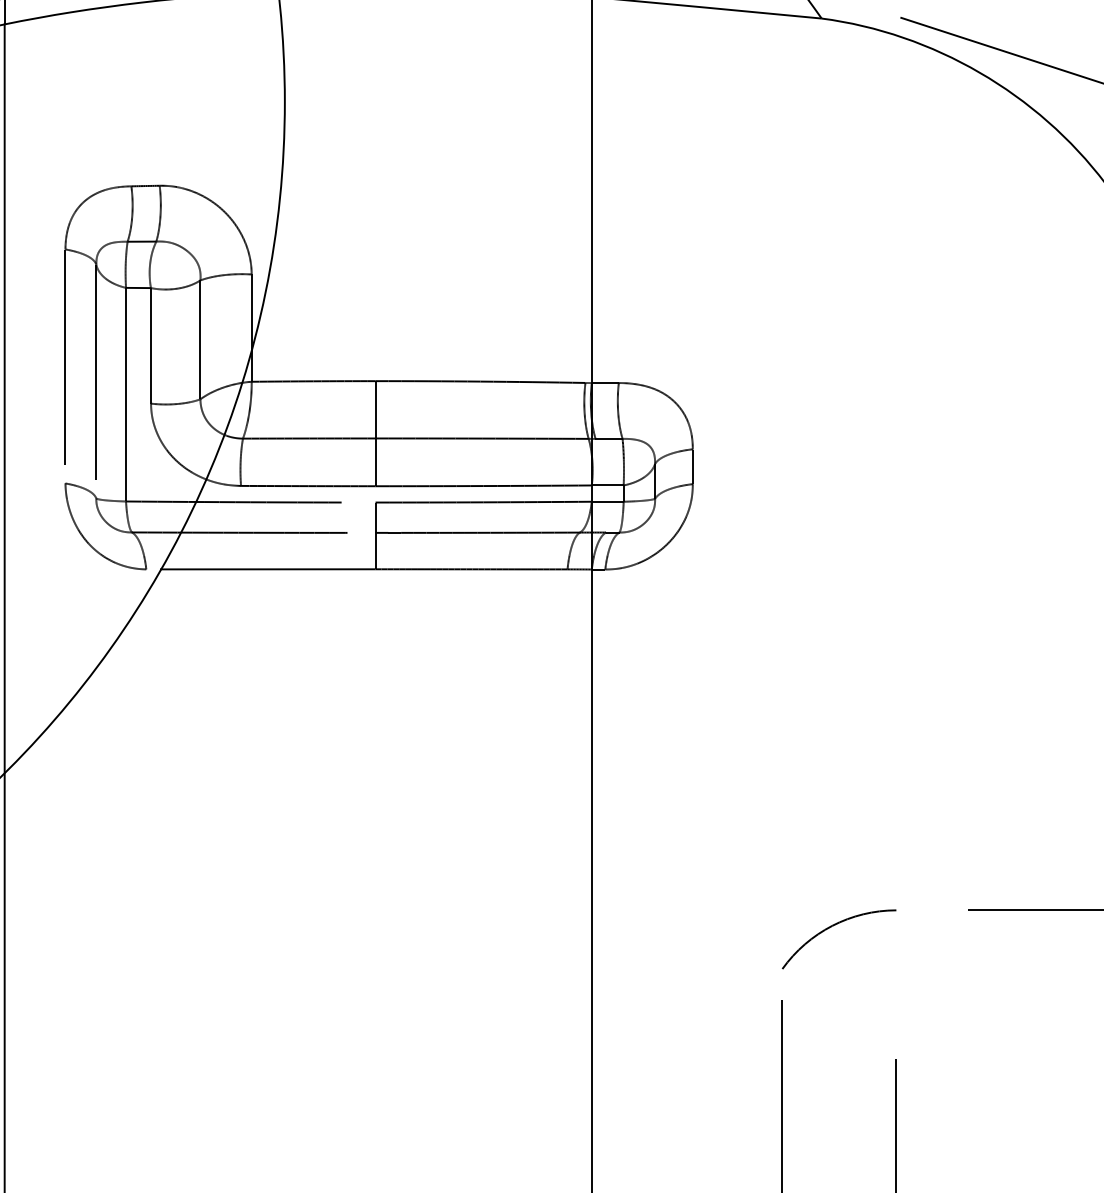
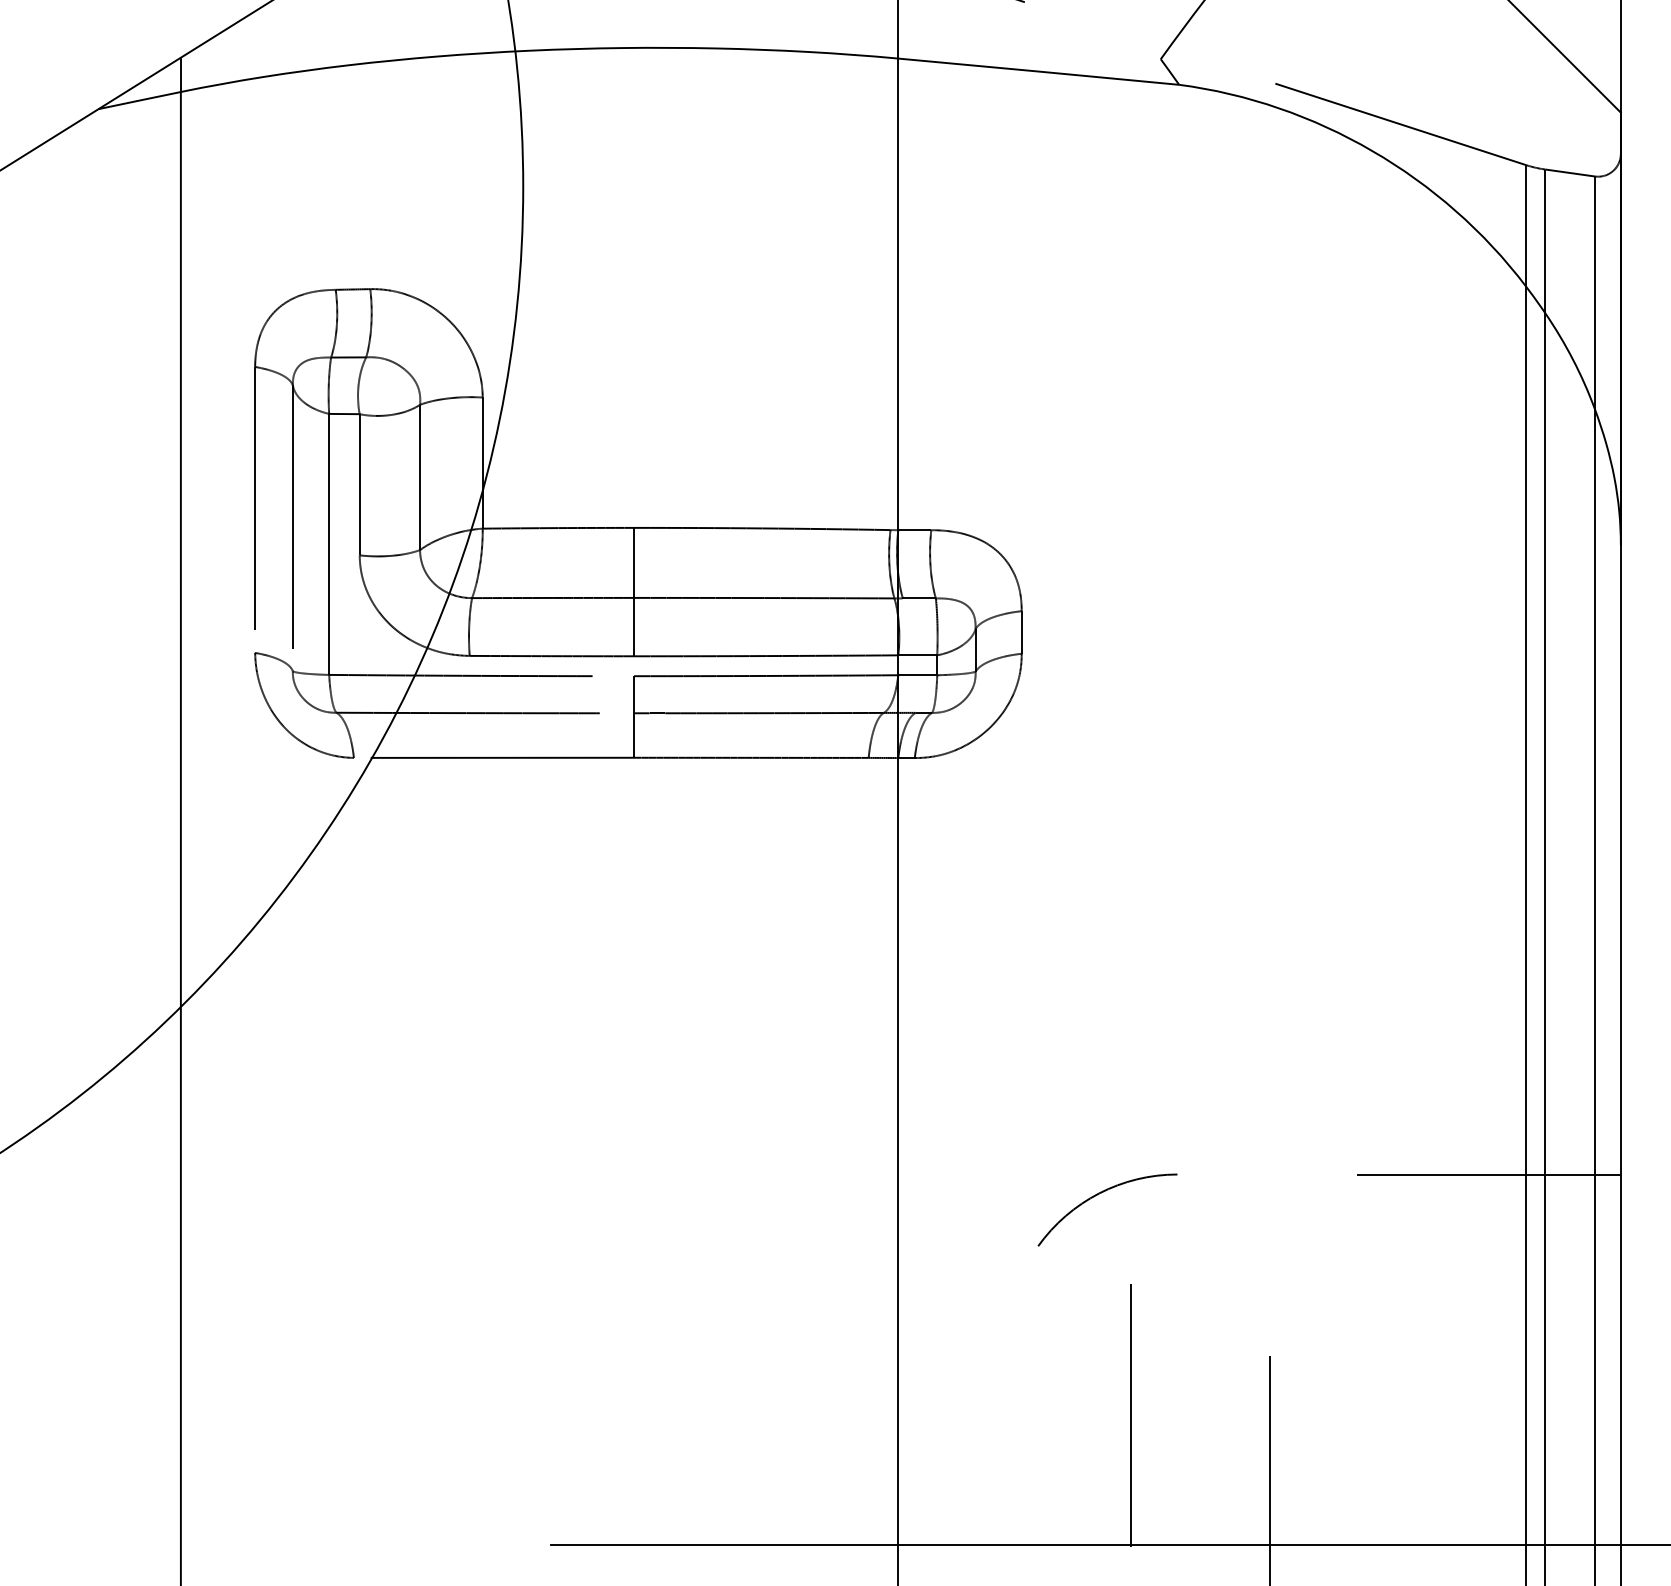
arc: (832, 926) -> (1099, 1194), moved

